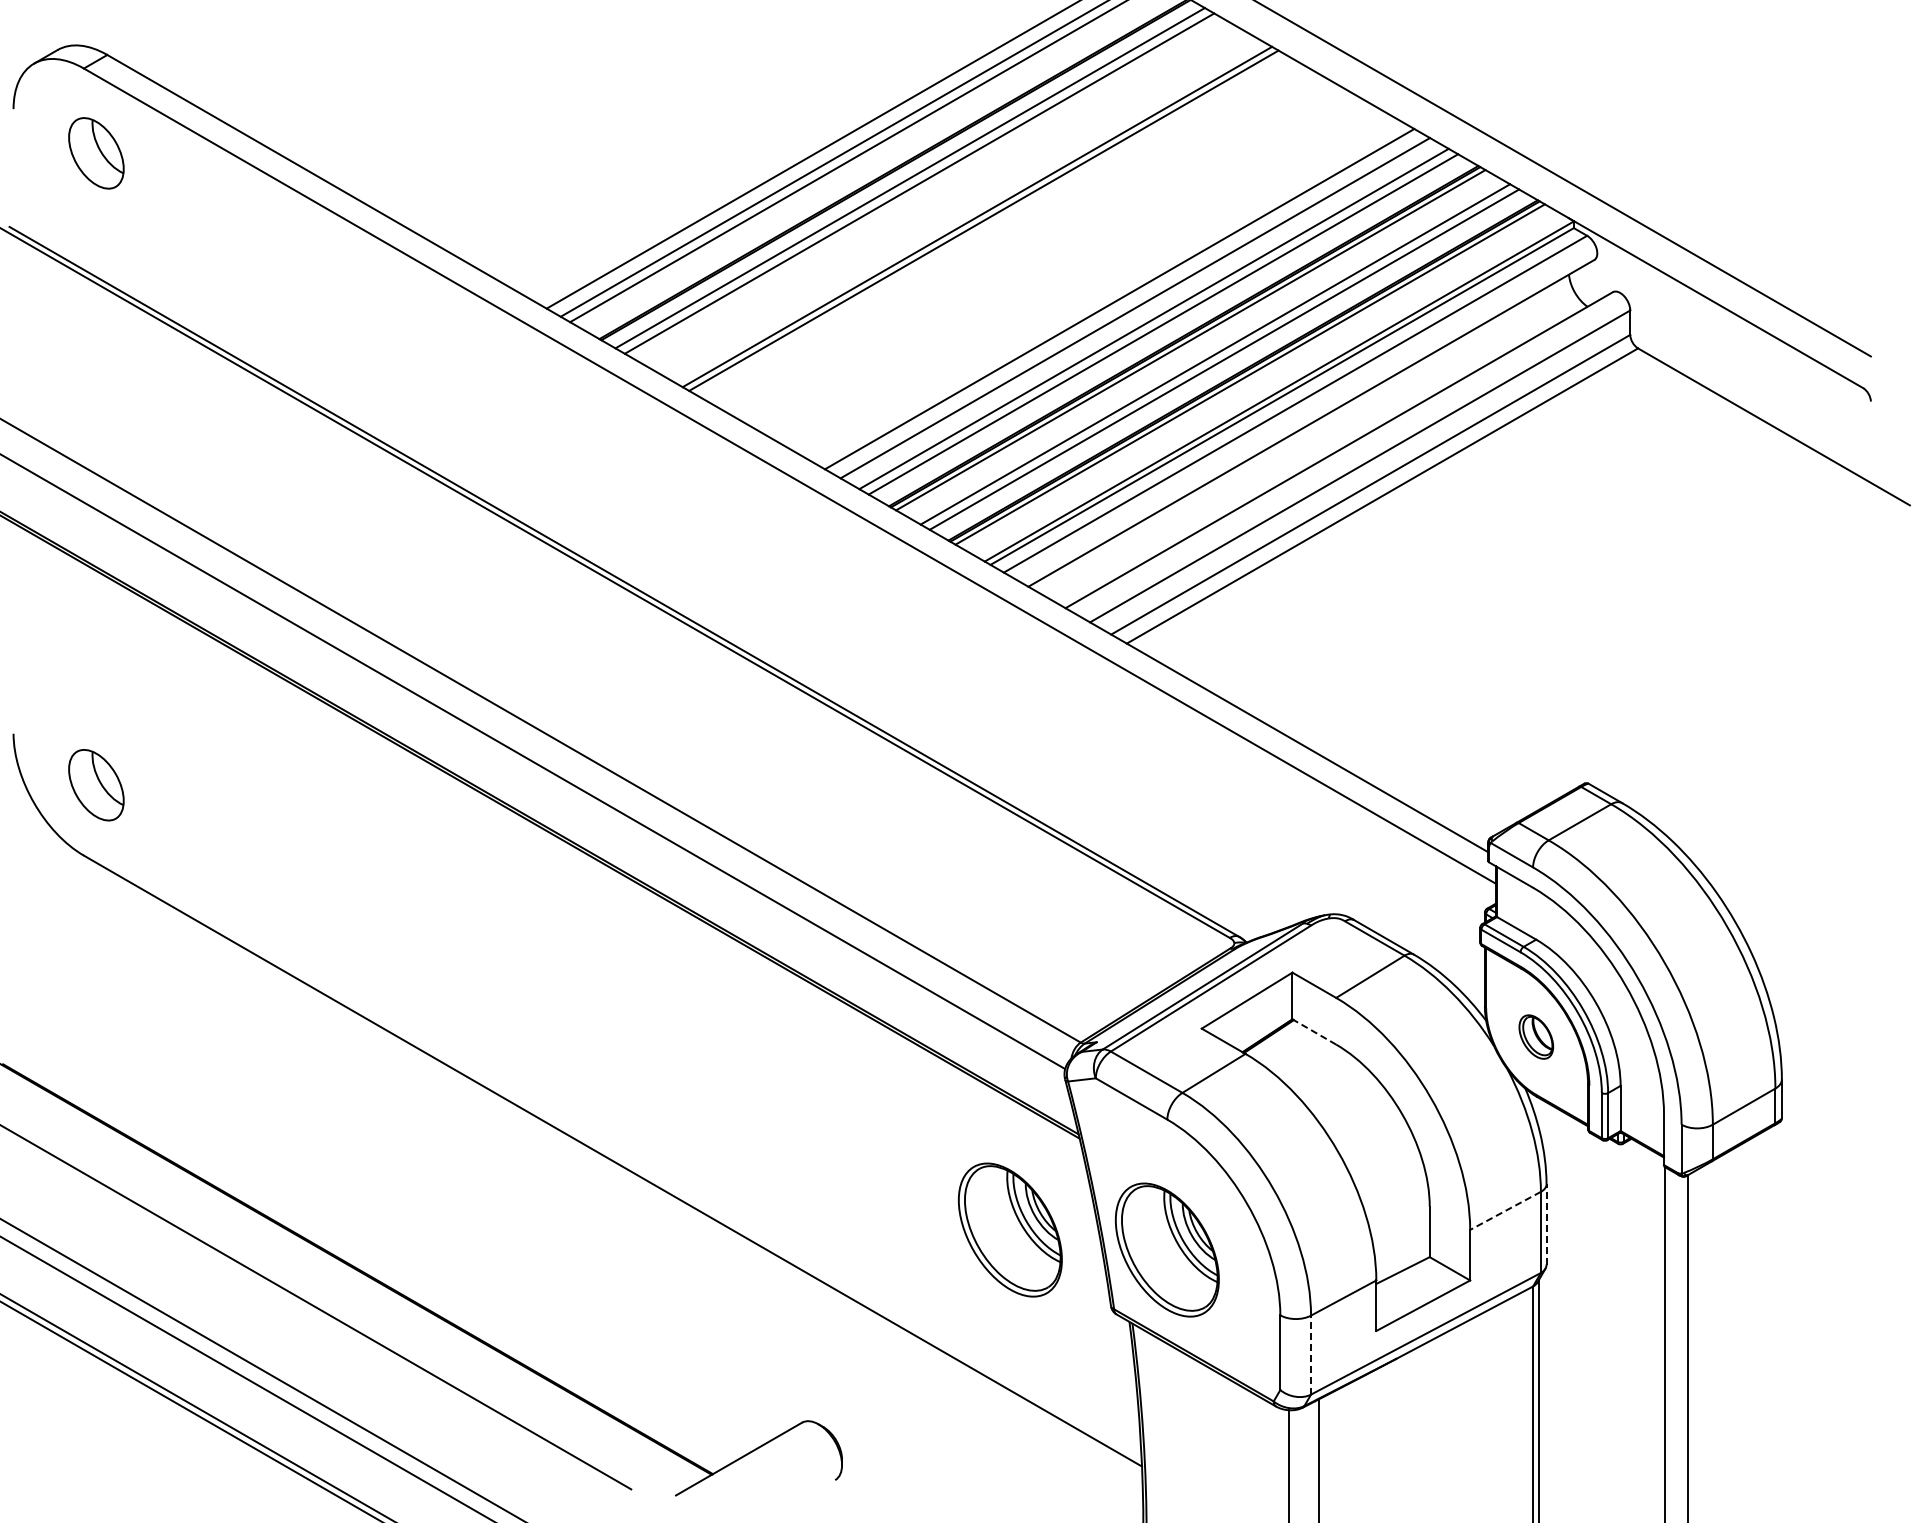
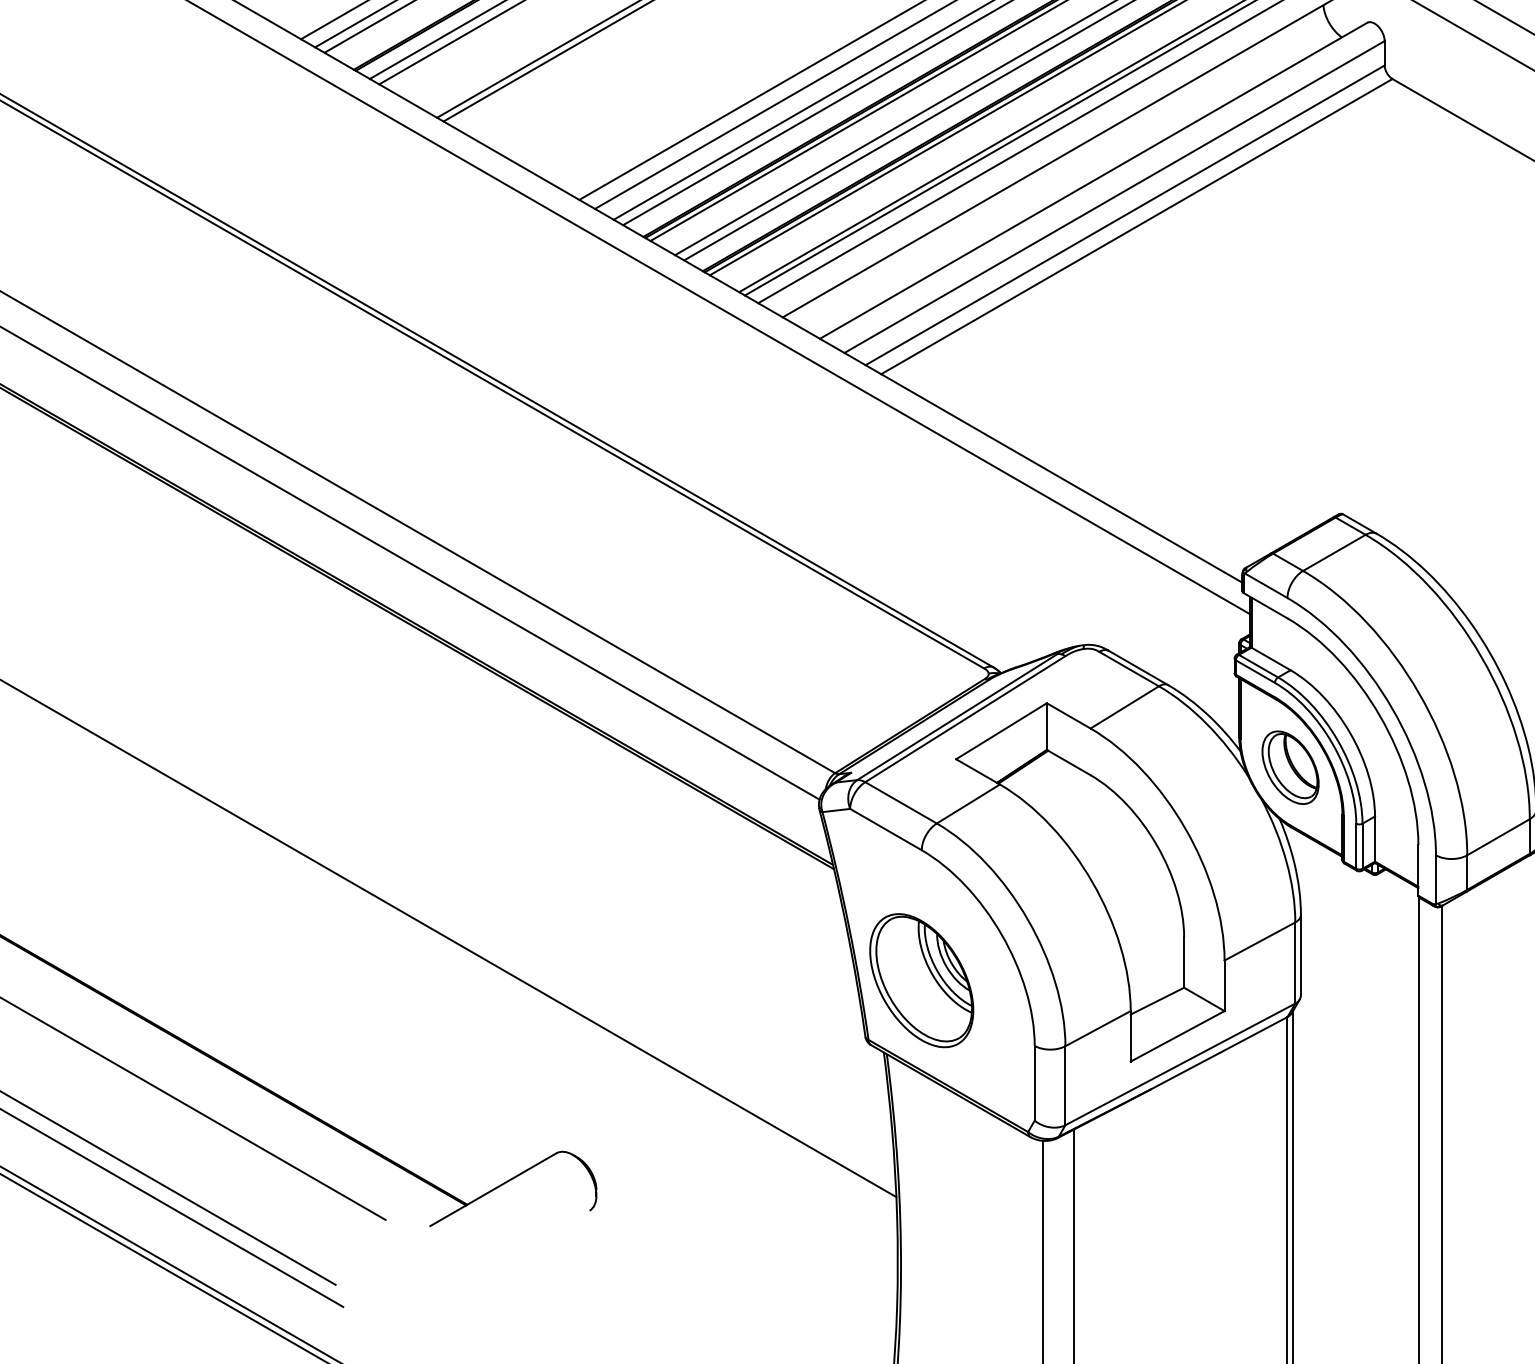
line: (1313, 1031) -> (1067, 762), dashed -> solid
part: (1536, 1036) -> (1290, 767), size x1.67
line: (1505, 1211) -> (1259, 942), dashed -> solid
line: (1546, 1223) -> (1300, 954), dashed -> solid
part: (1010, 1229) -> (764, 960), removed
line: (1311, 1354) -> (1065, 1085), dashed -> solid

